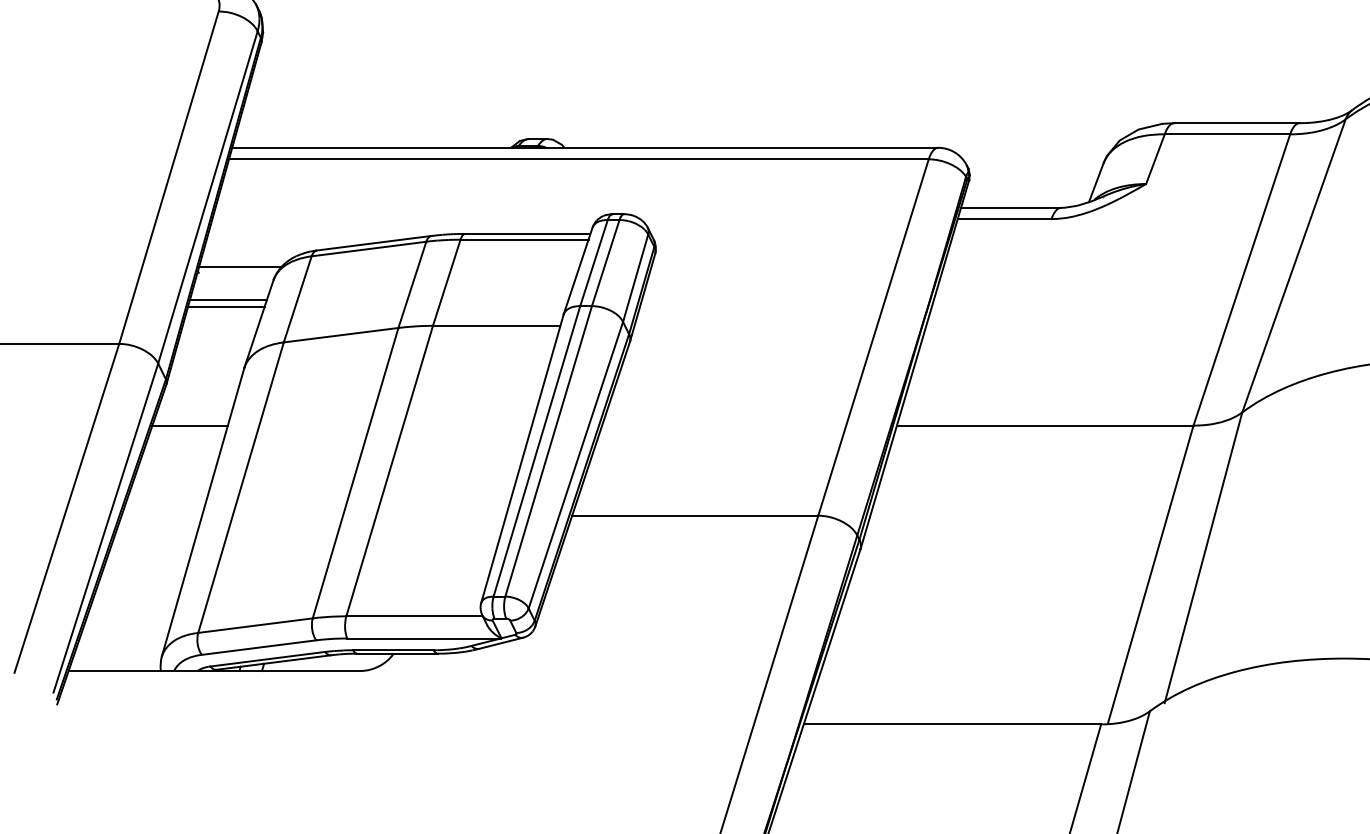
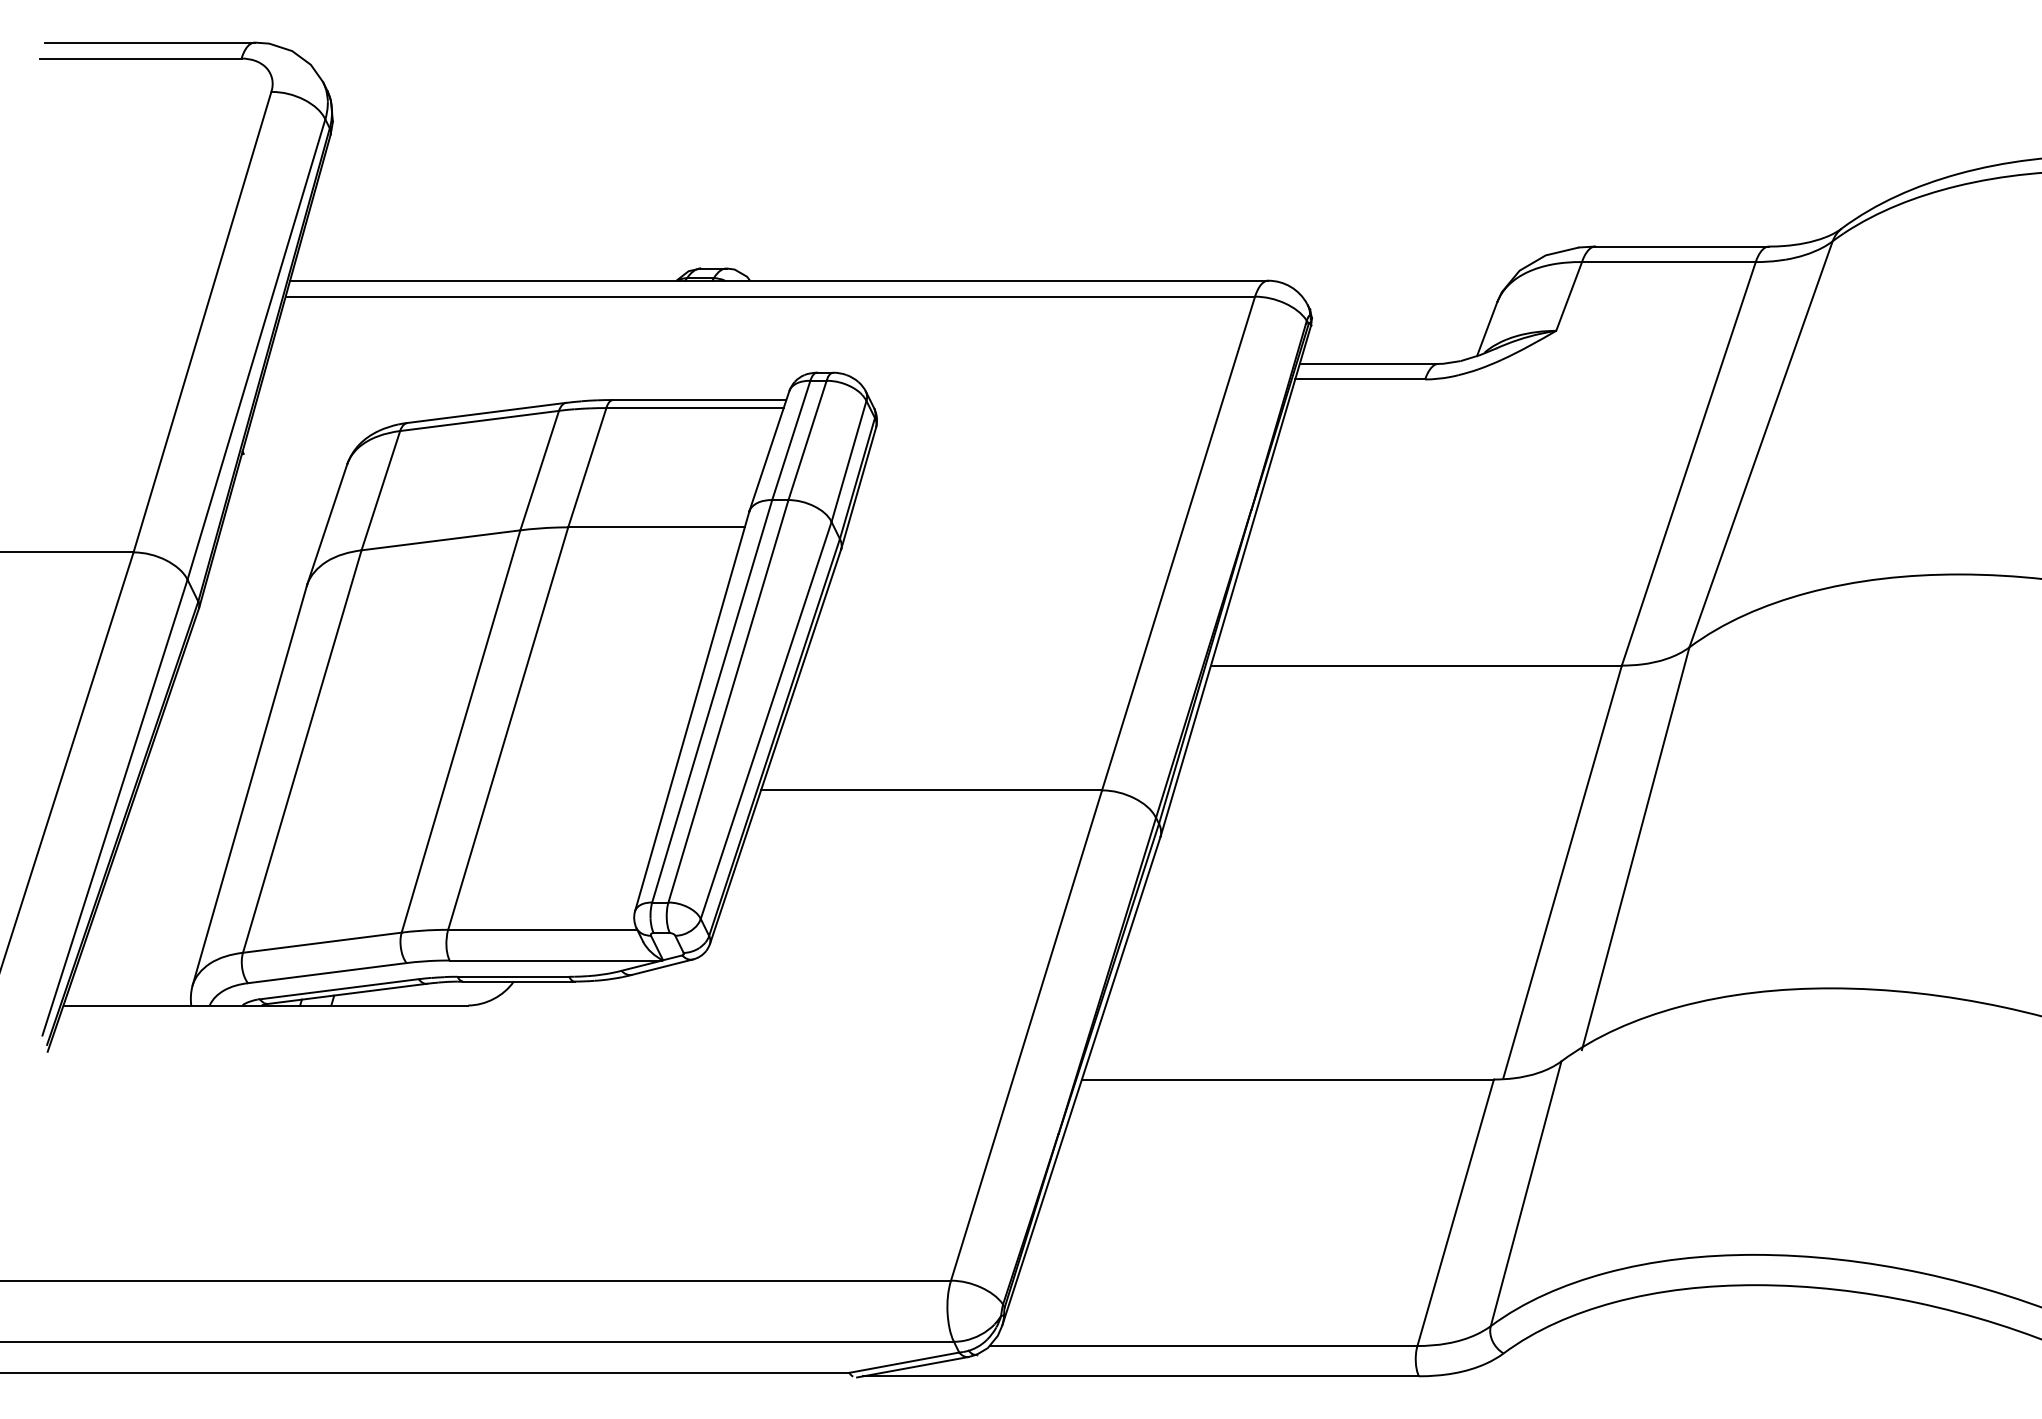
line: (240, 266) -> (301, 445), removed
line: (228, 299) -> (284, 491), removed
line: (226, 306) -> (281, 500), removed
line: (189, 425) -> (231, 665), removed

